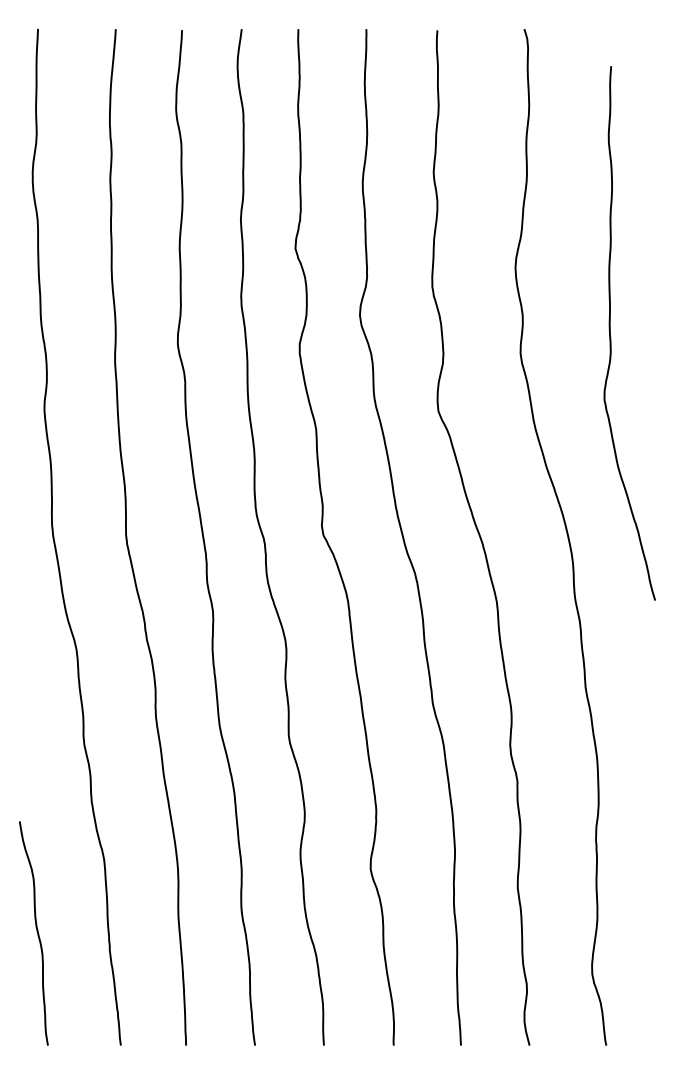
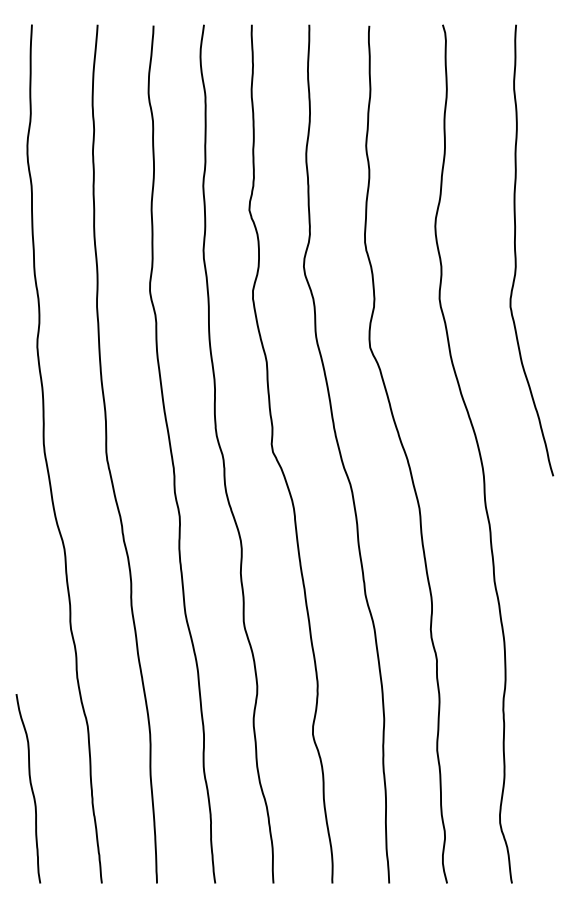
curve: (611, 337) -> (516, 254), moved

